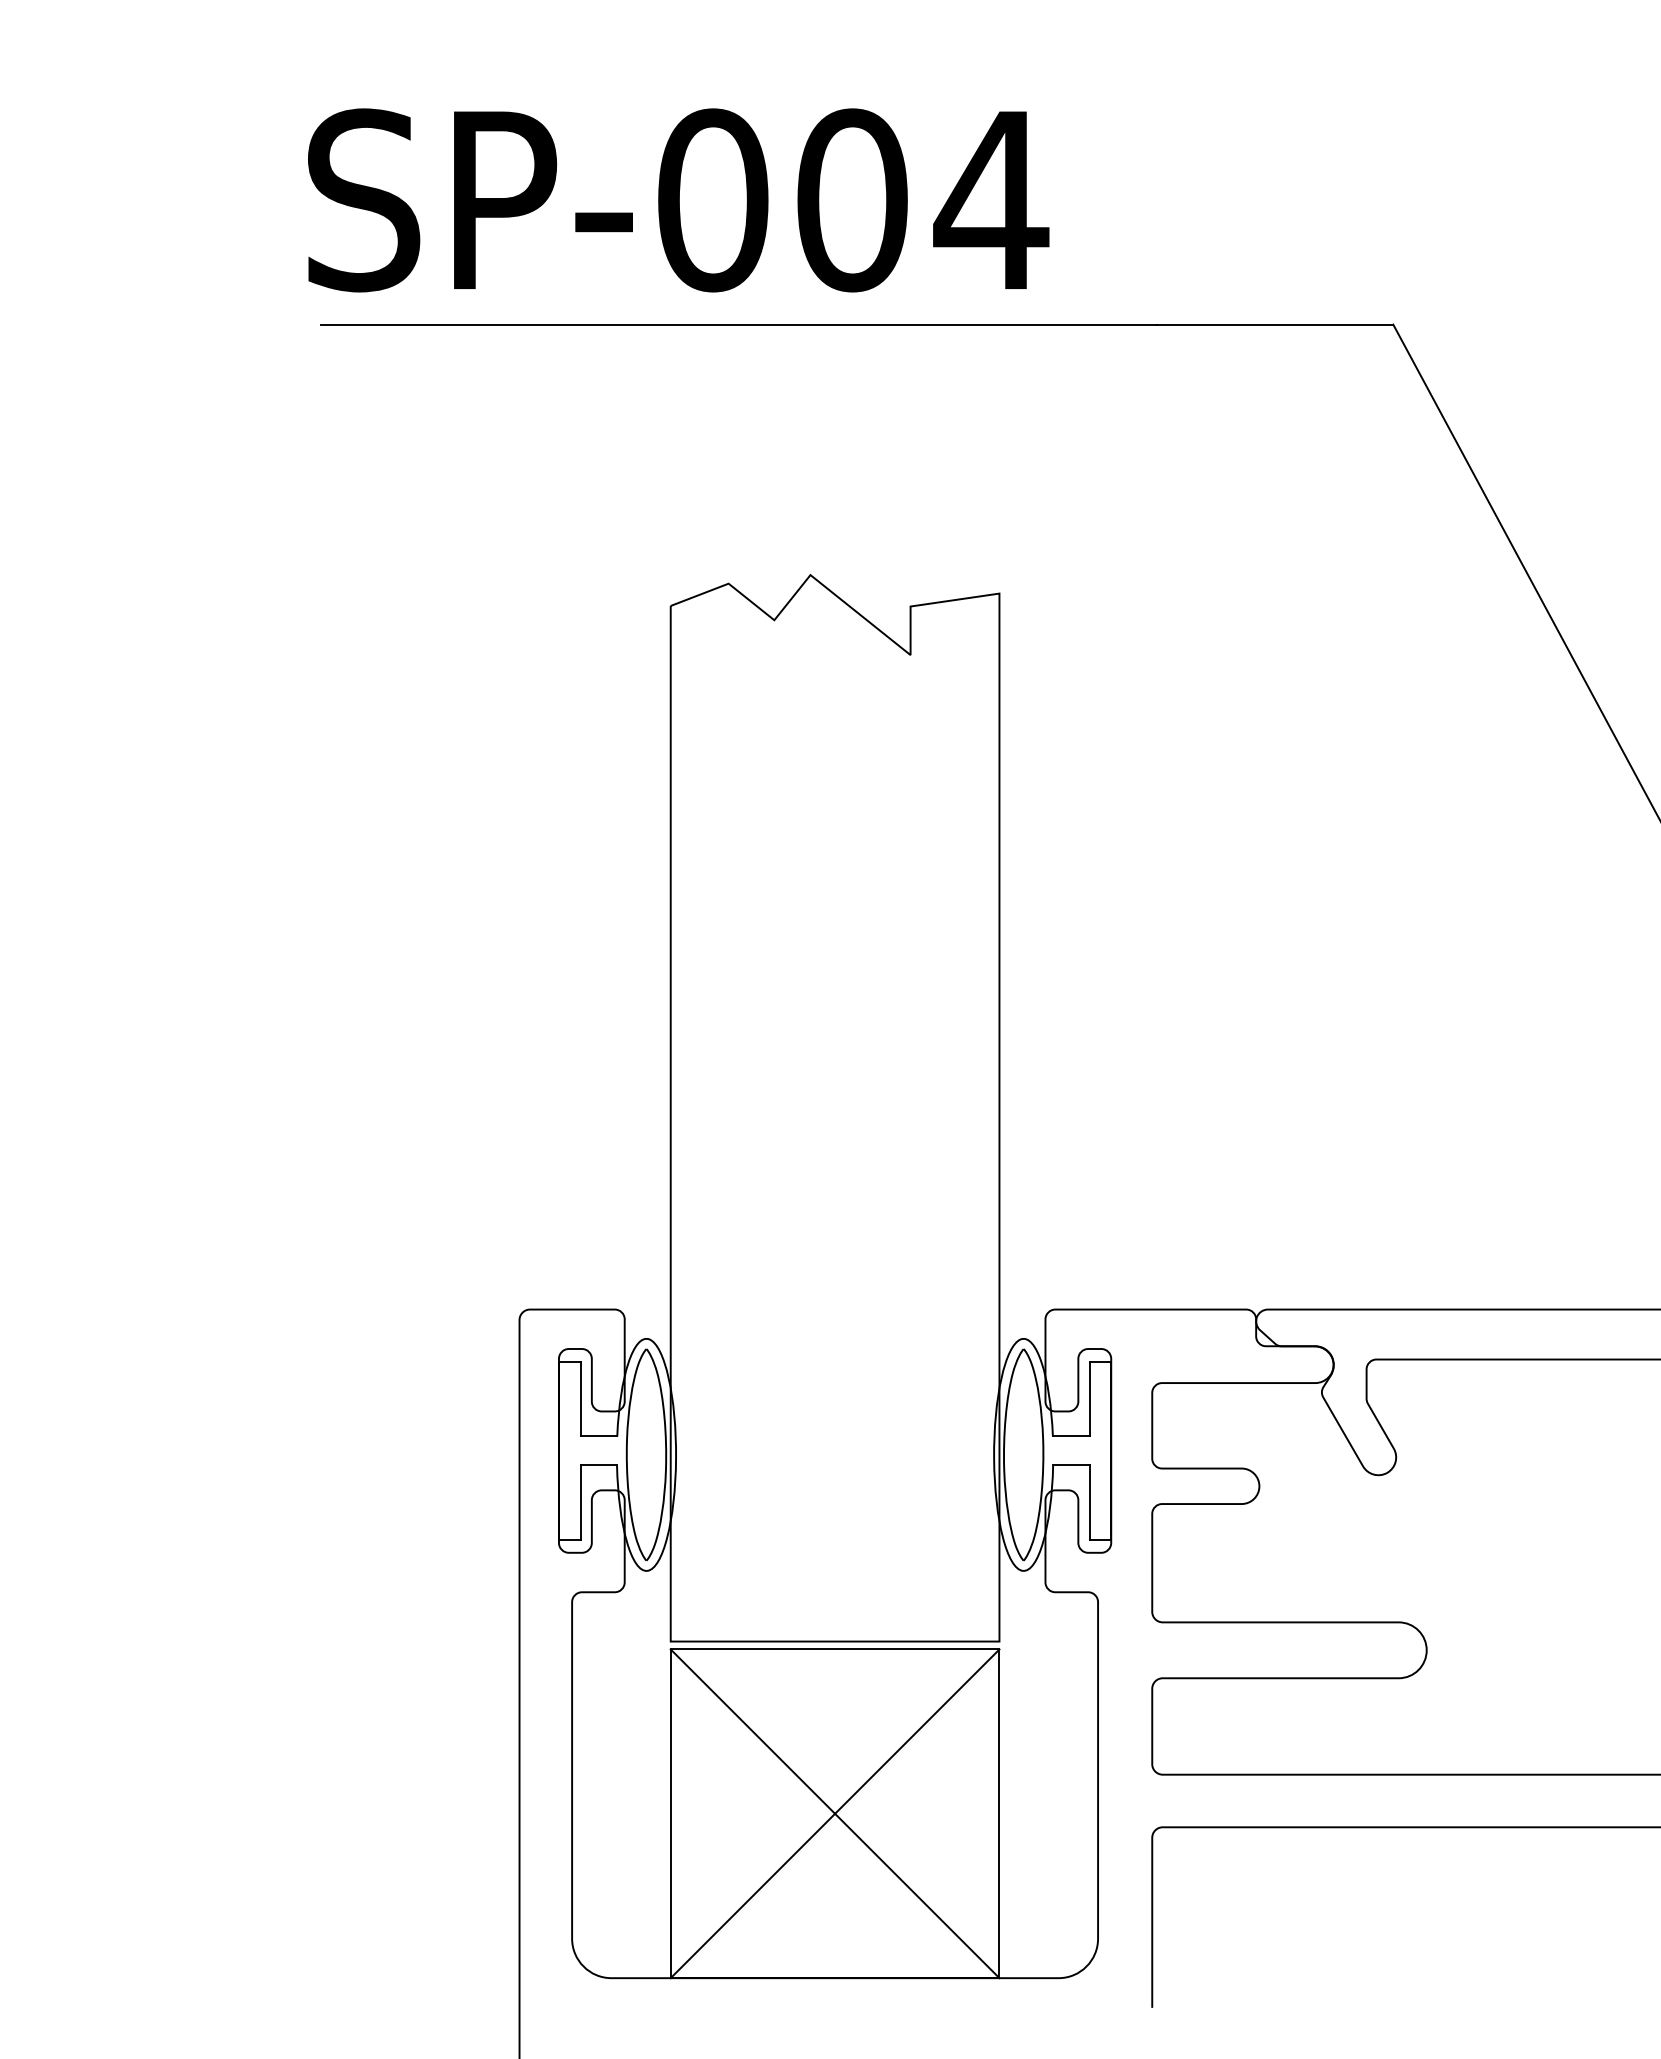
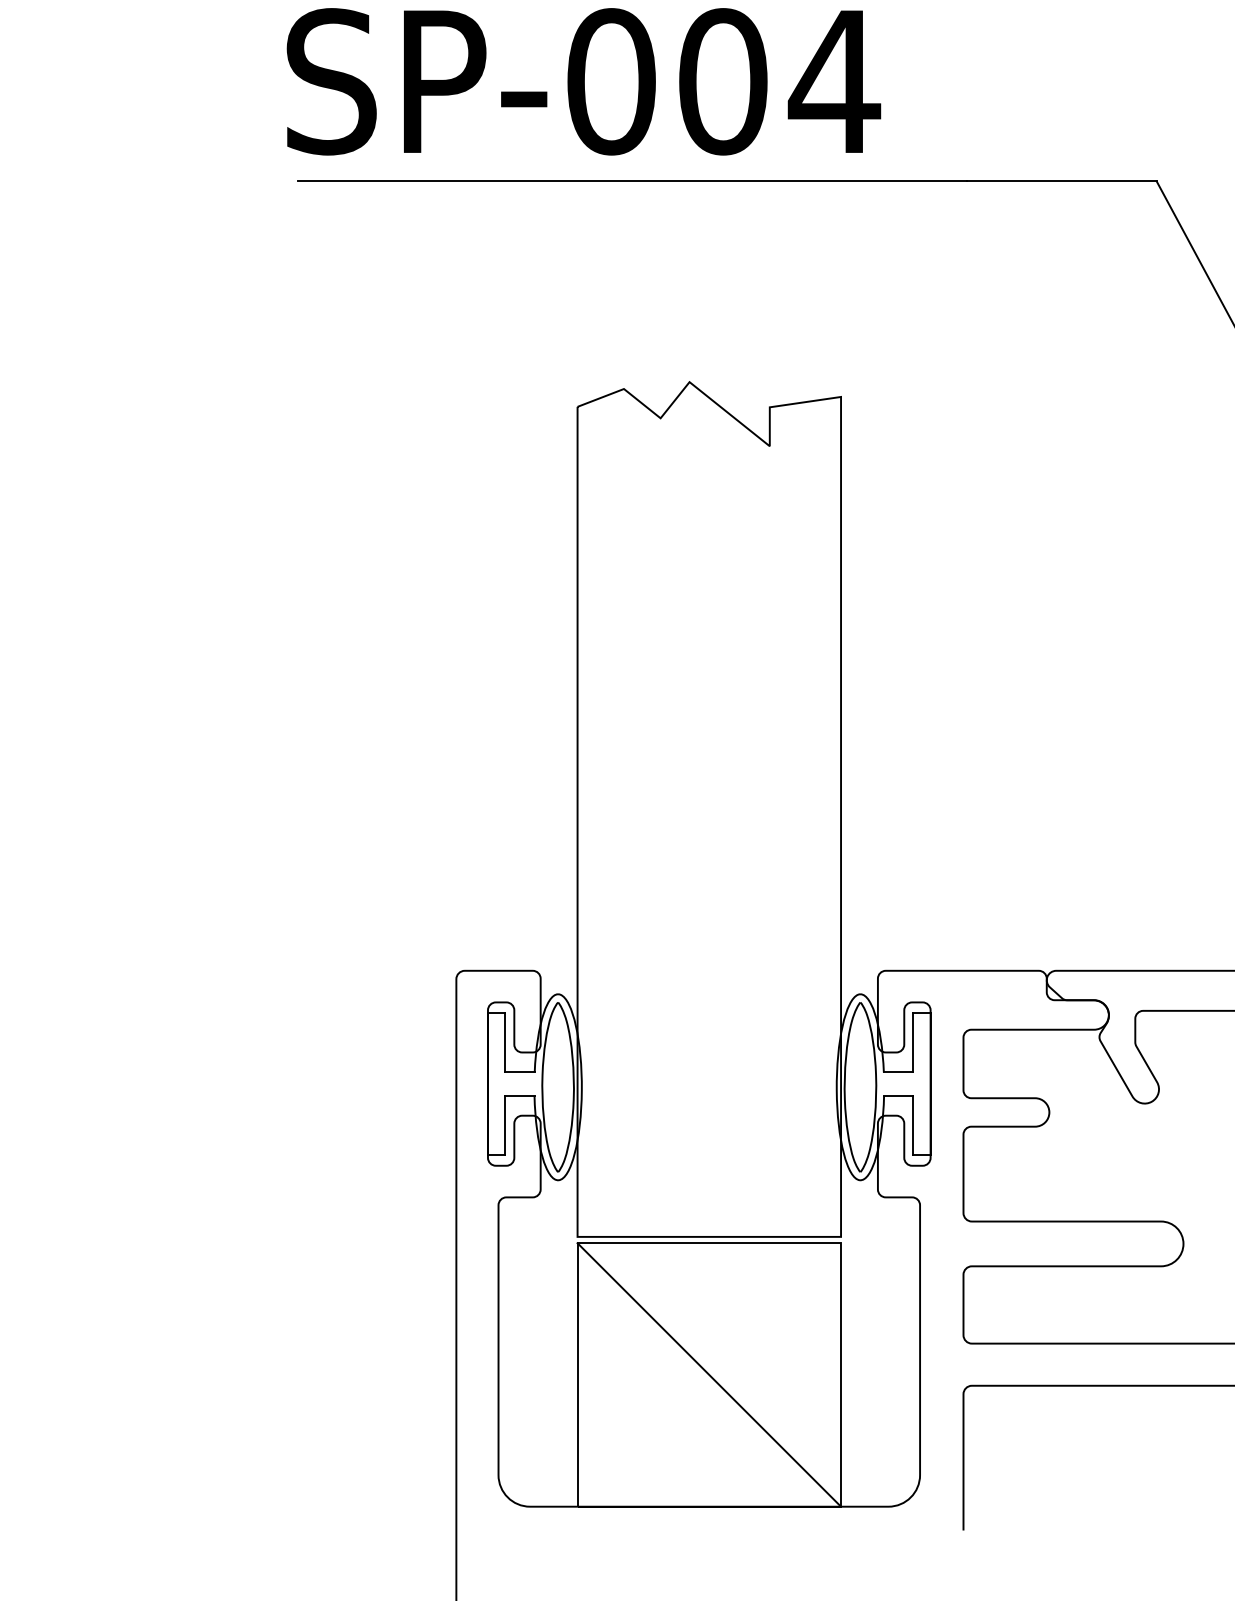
line: (834, 1813) -> (708, 1374), removed

